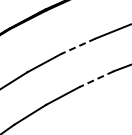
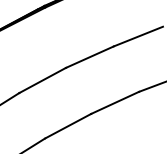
line: (78, 46) -> (89, 57), dashed -> solid
line: (96, 79) -> (114, 103), dashed -> solid

